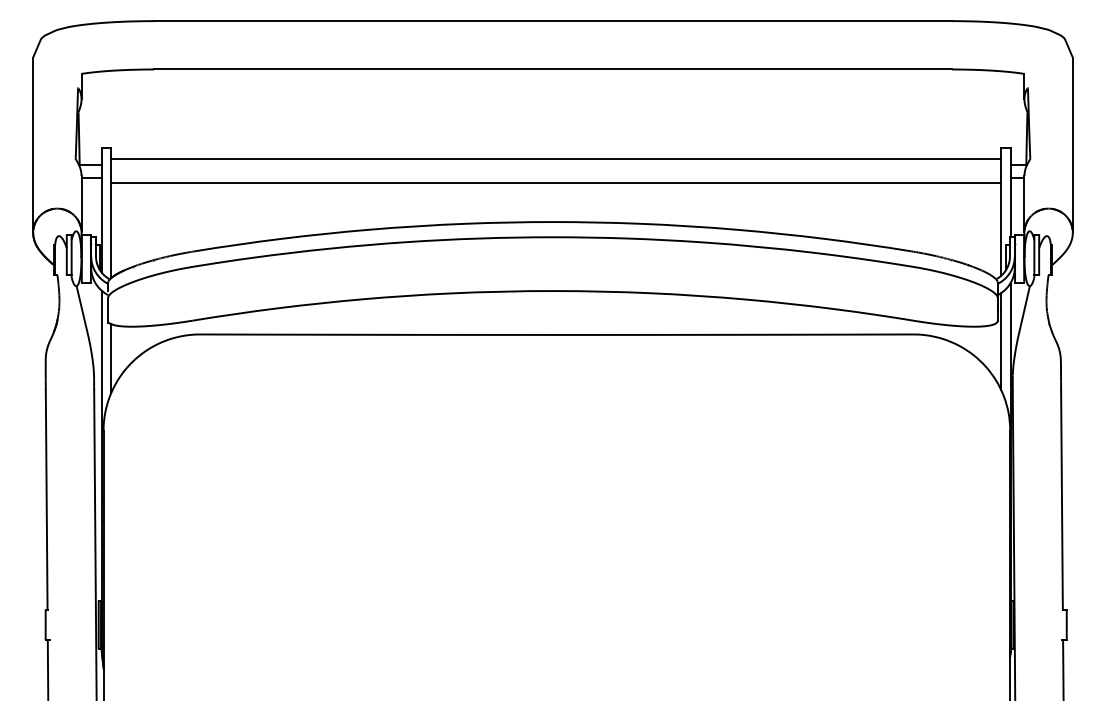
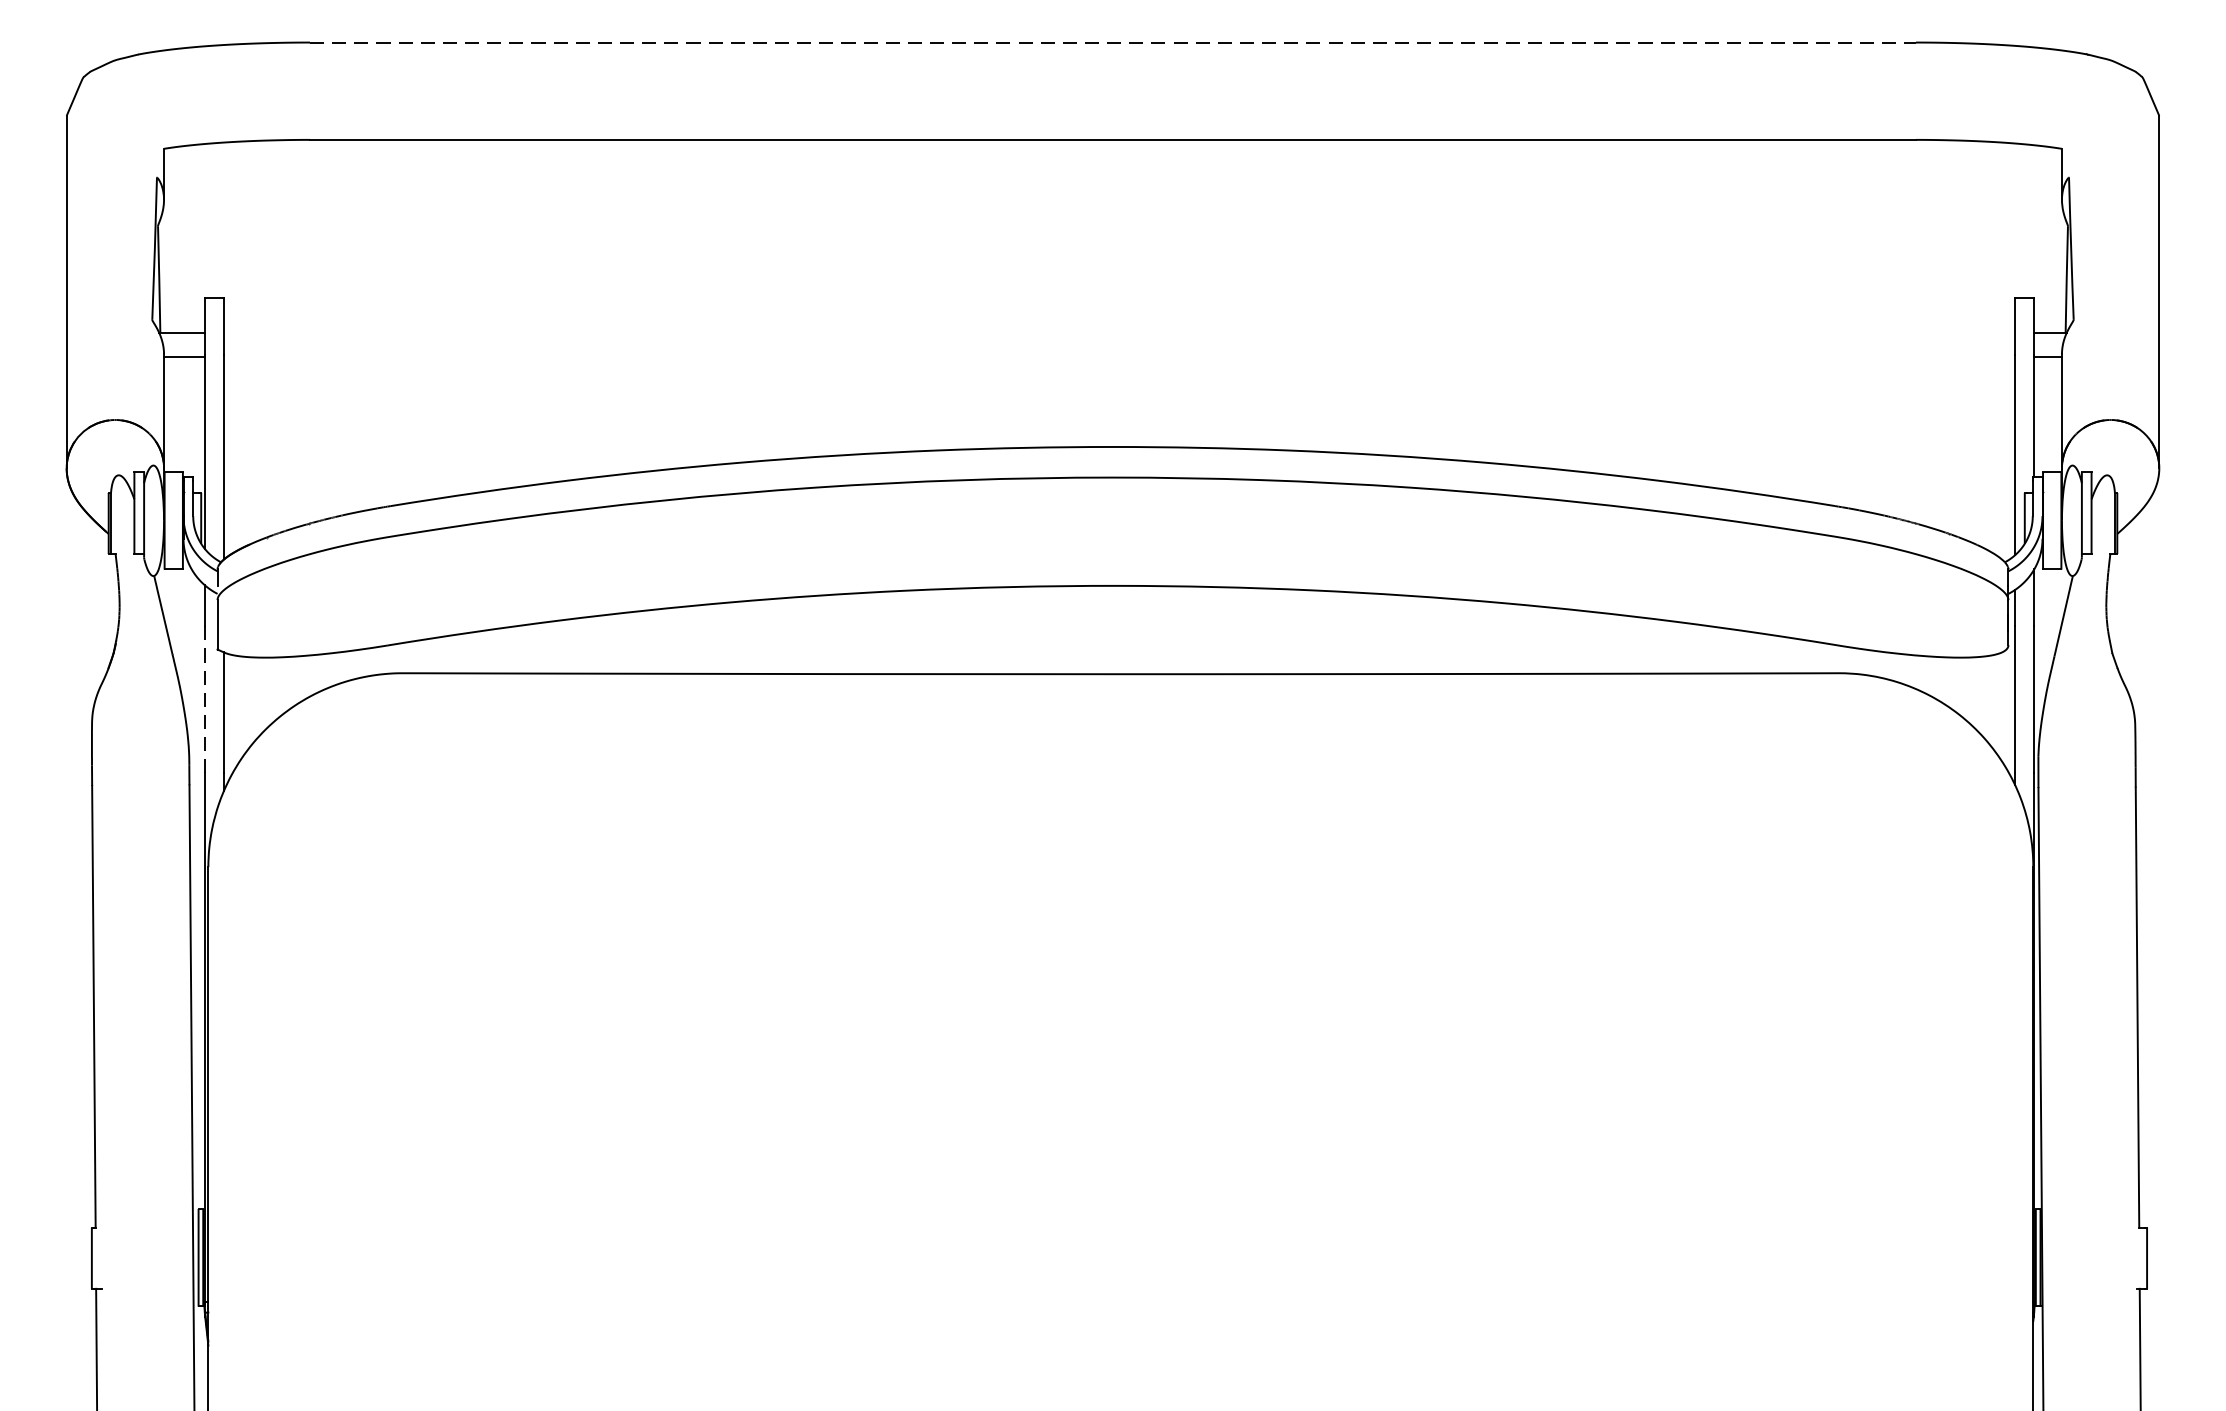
line: (553, 21) -> (1114, 43), solid -> dashed
line: (556, 159) -> (1120, 321), removed
line: (556, 183) -> (1120, 369), removed
line: (101, 347) -> (204, 699), solid -> dashed

